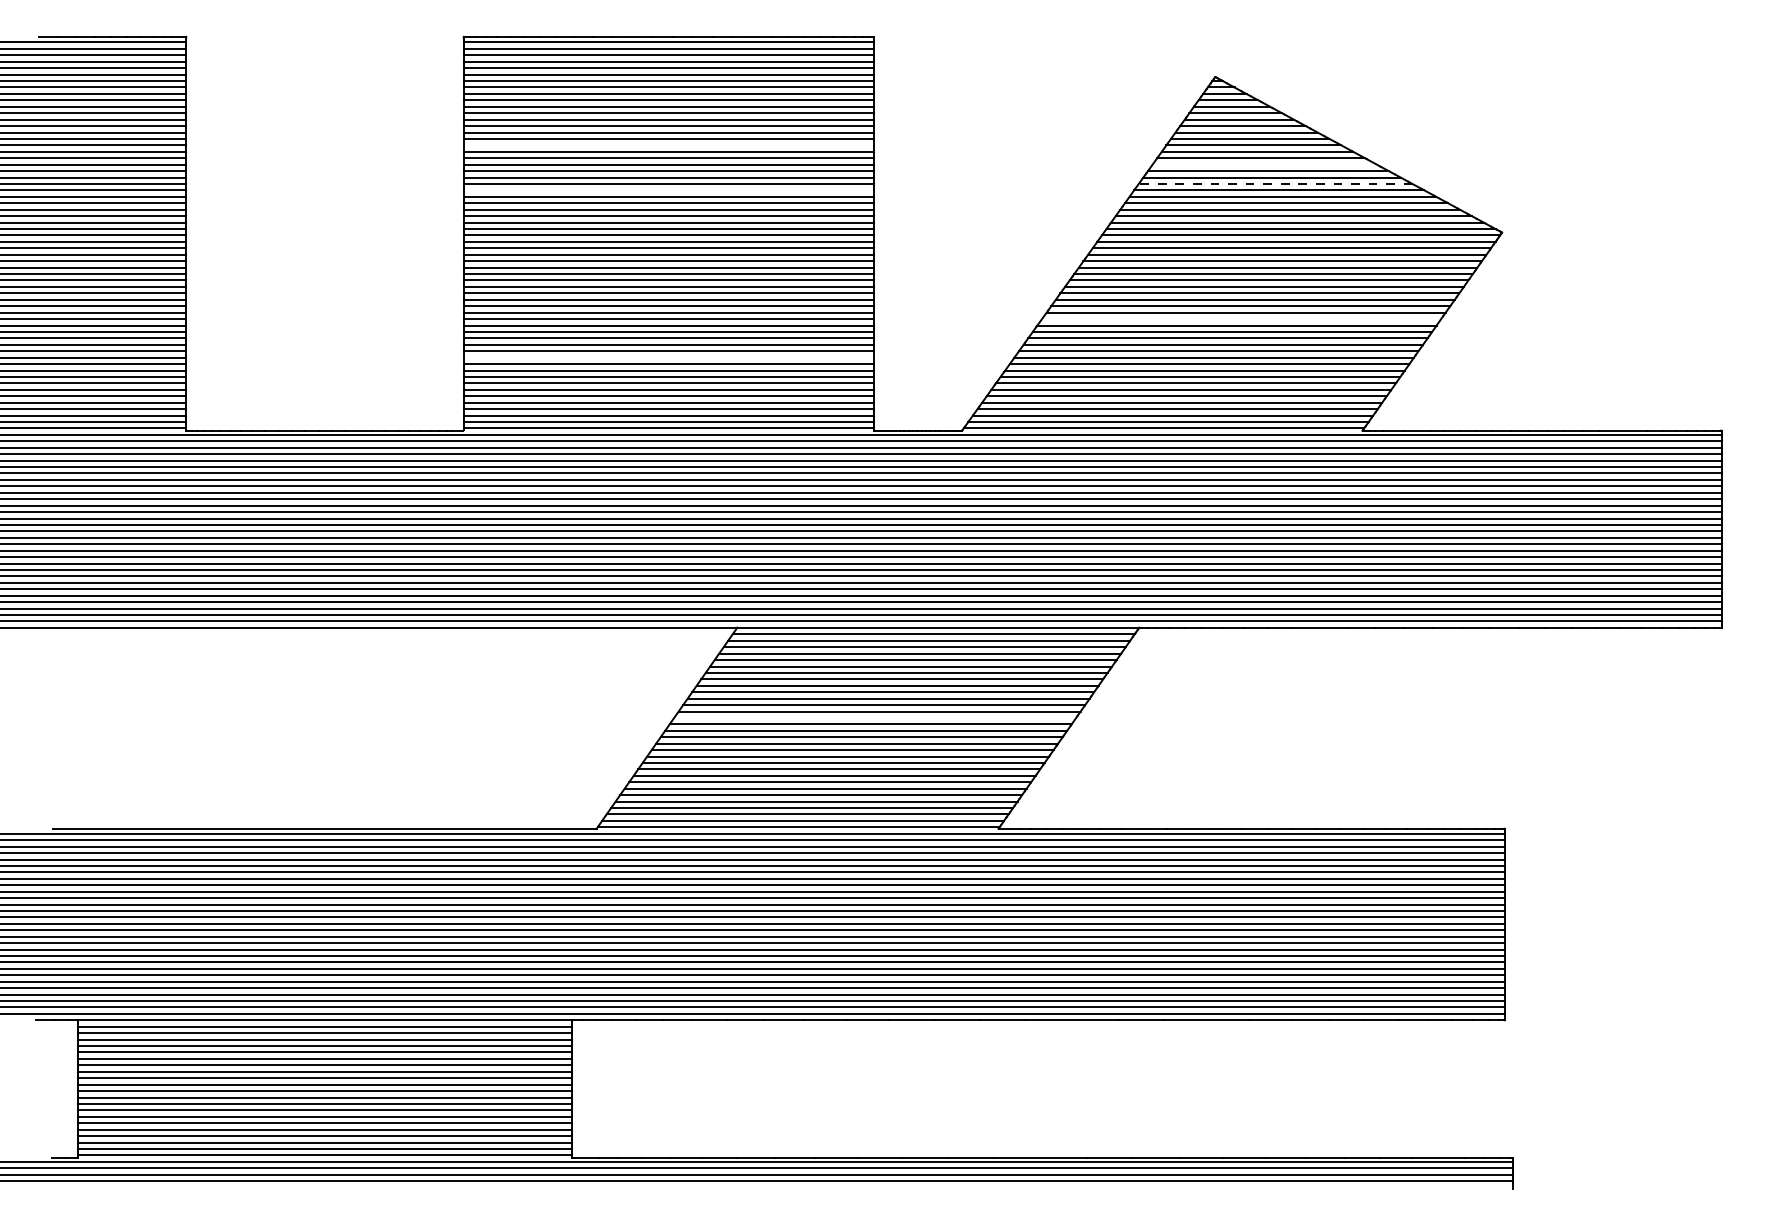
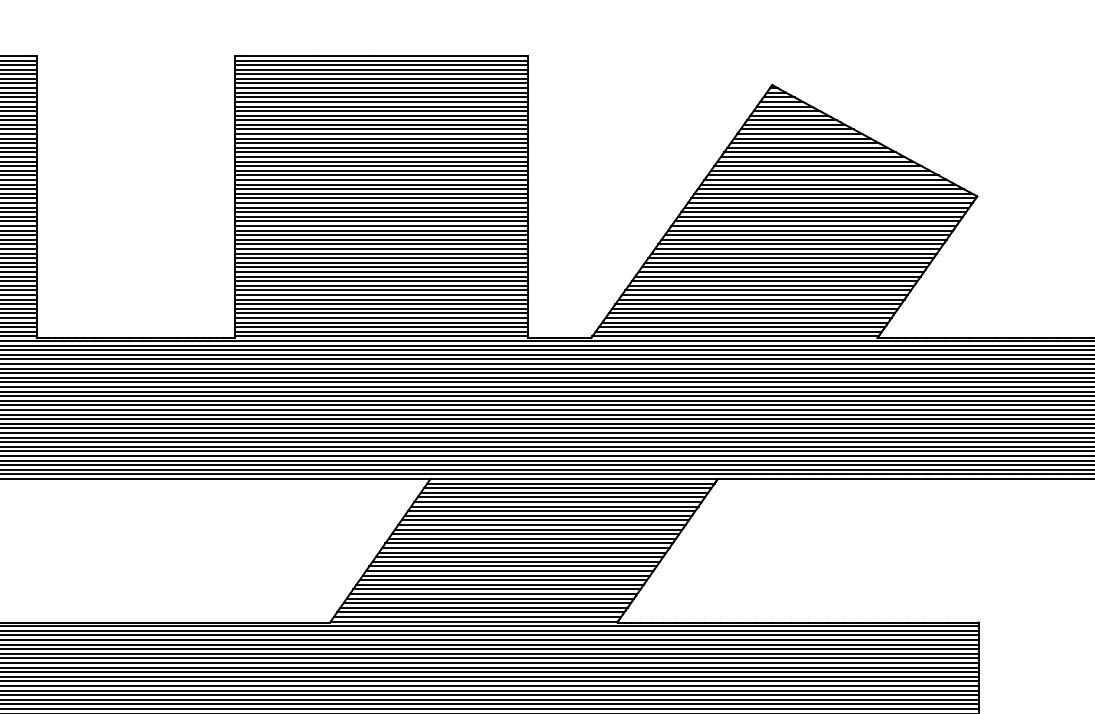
line: (668, 145) -> (381, 134), added
line: (1264, 164) -> (807, 147), added
line: (1275, 183) -> (815, 161), dashed -> solid
line: (668, 190) -> (381, 166), added
line: (1241, 319) -> (790, 258), added
line: (668, 357) -> (381, 285), added
line: (875, 717) -> (529, 543), added

